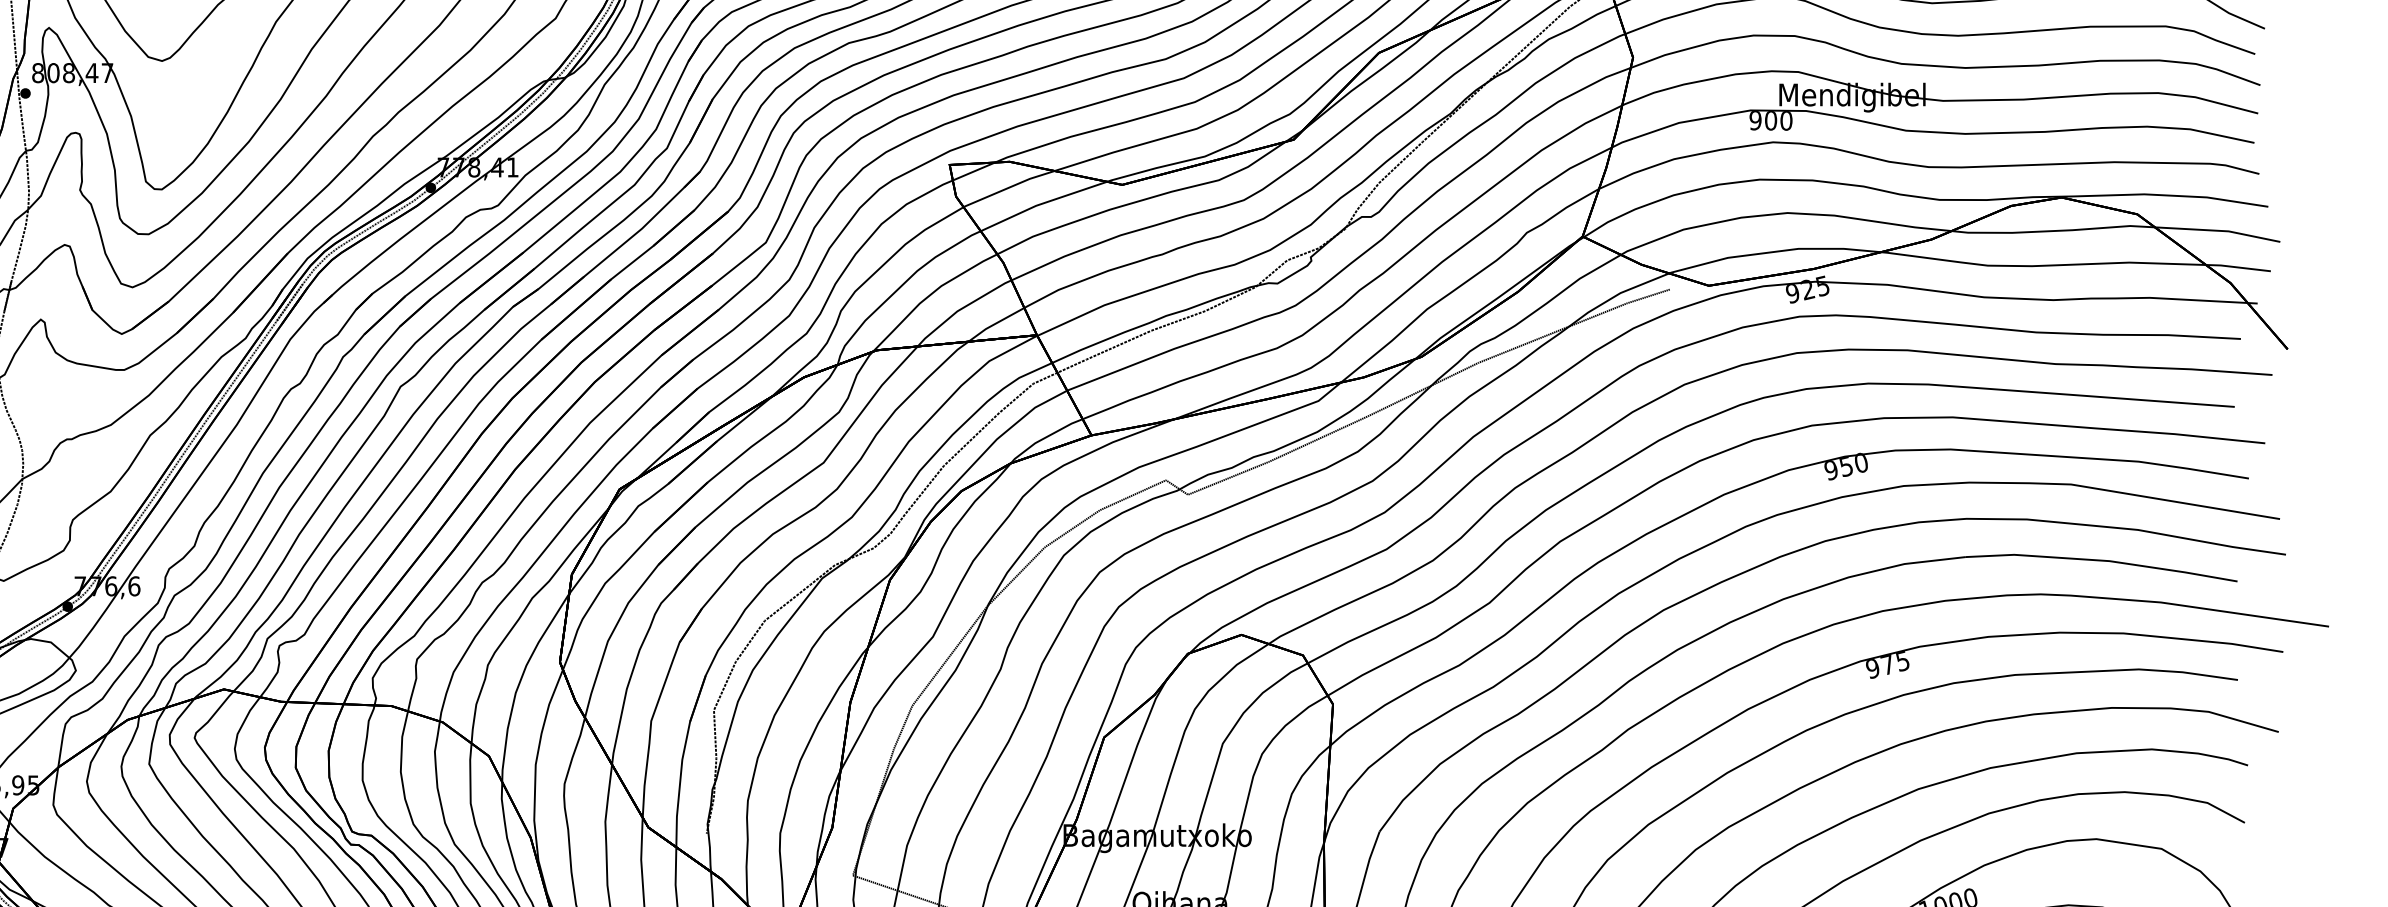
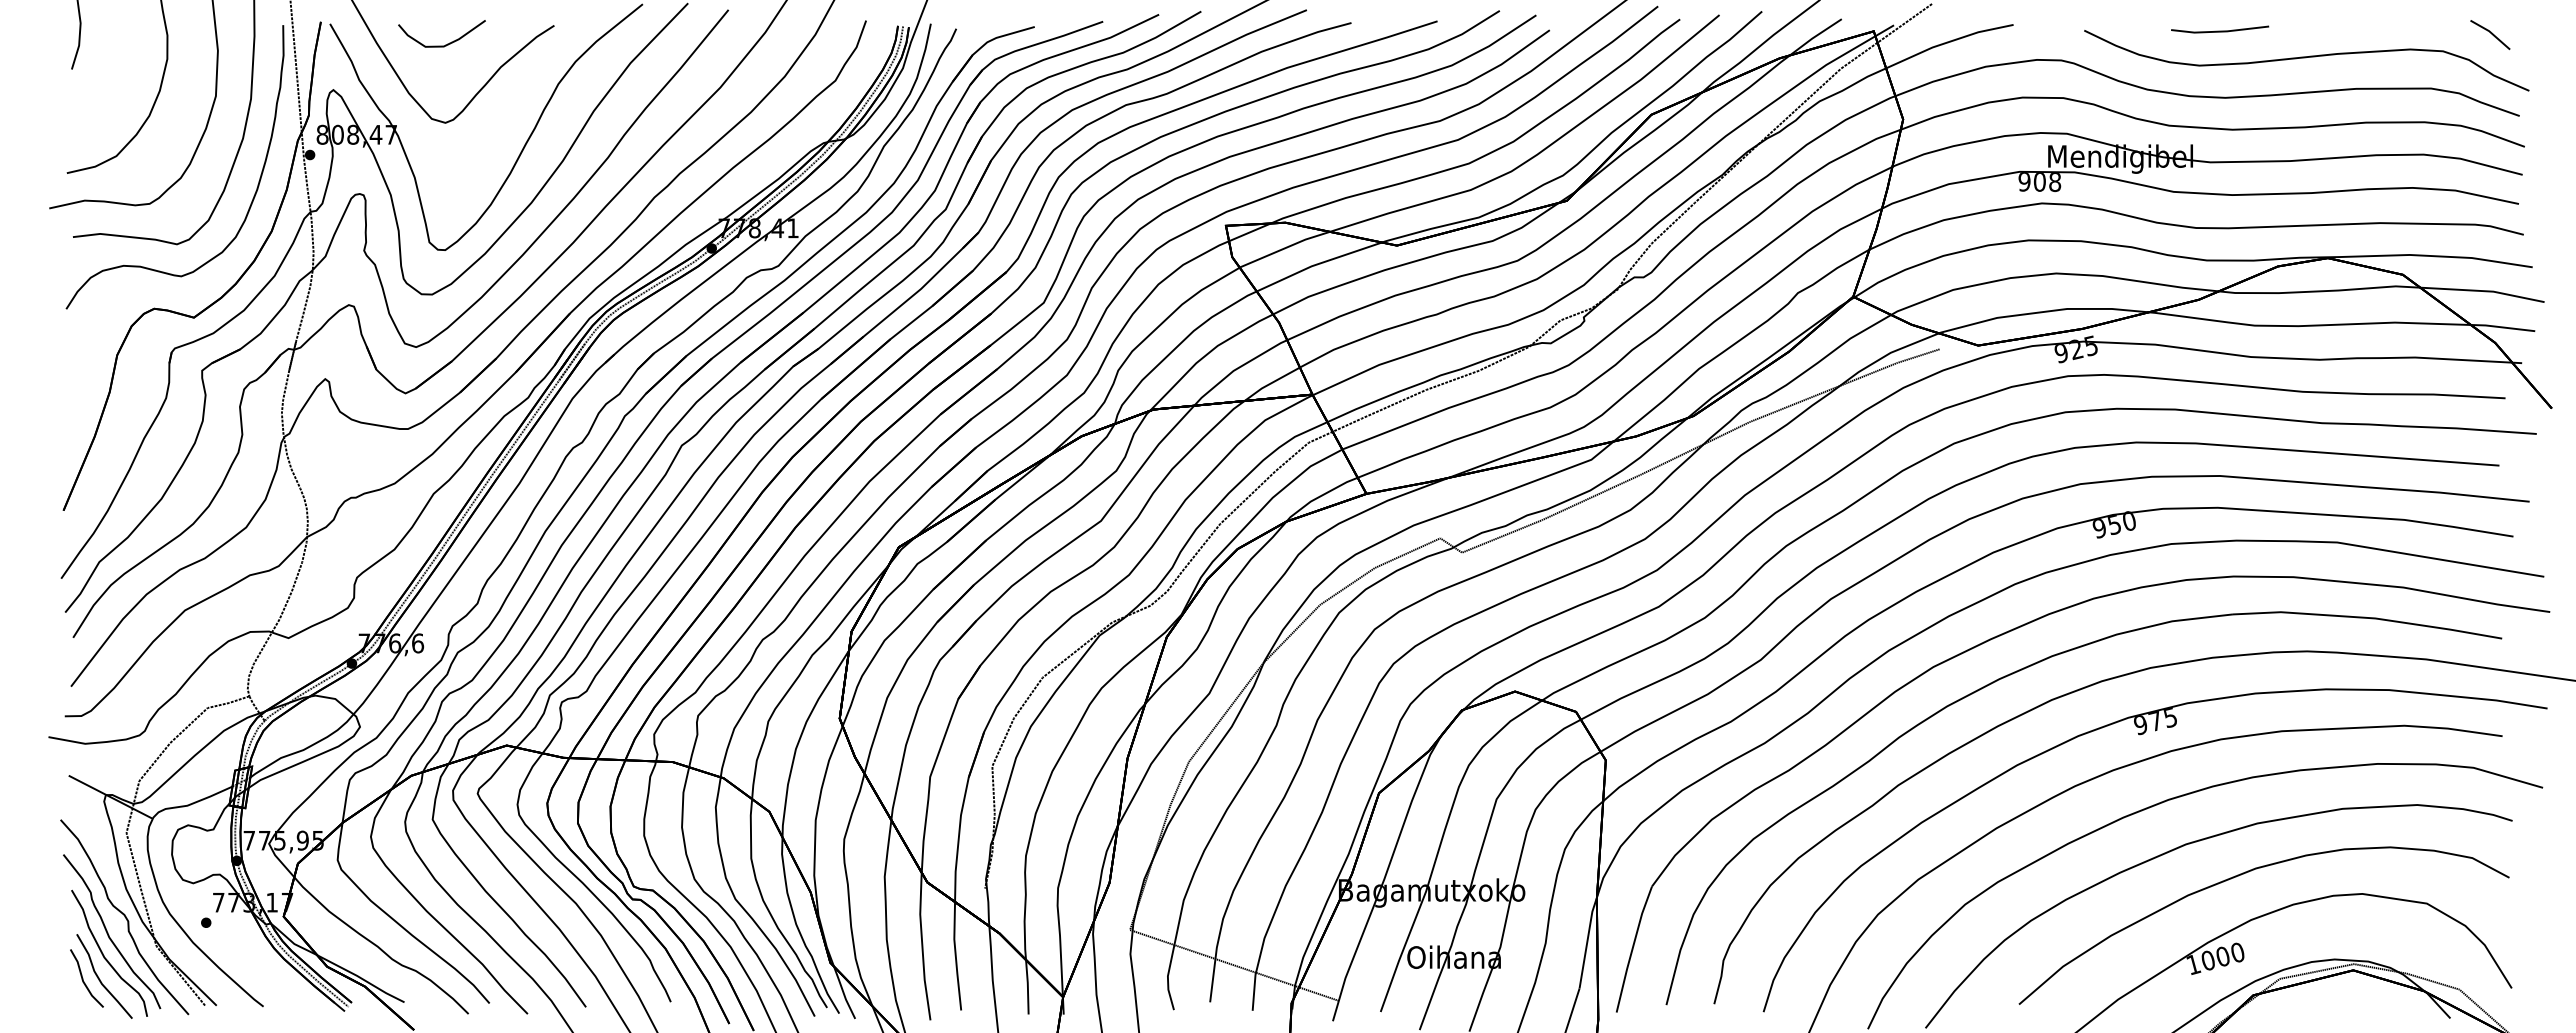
text: (1786, 121) -> (2055, 182), 900 -> 908

